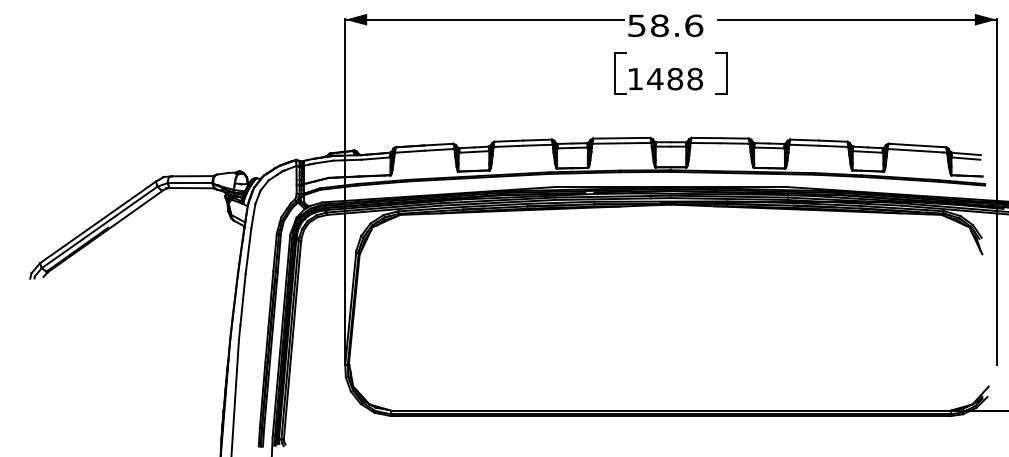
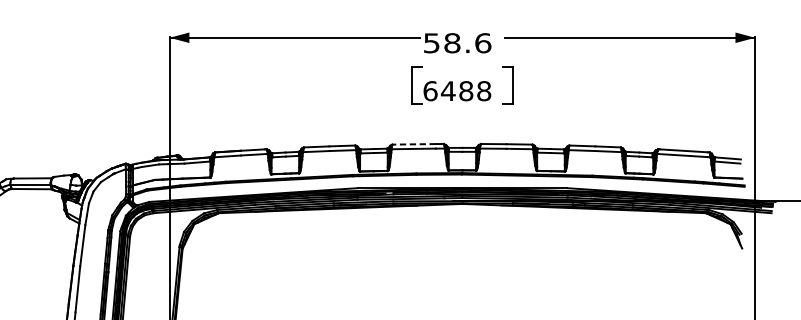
text: (635, 78) -> (430, 90), 1488 -> 6488
line: (616, 138) -> (413, 144), solid -> dashed

